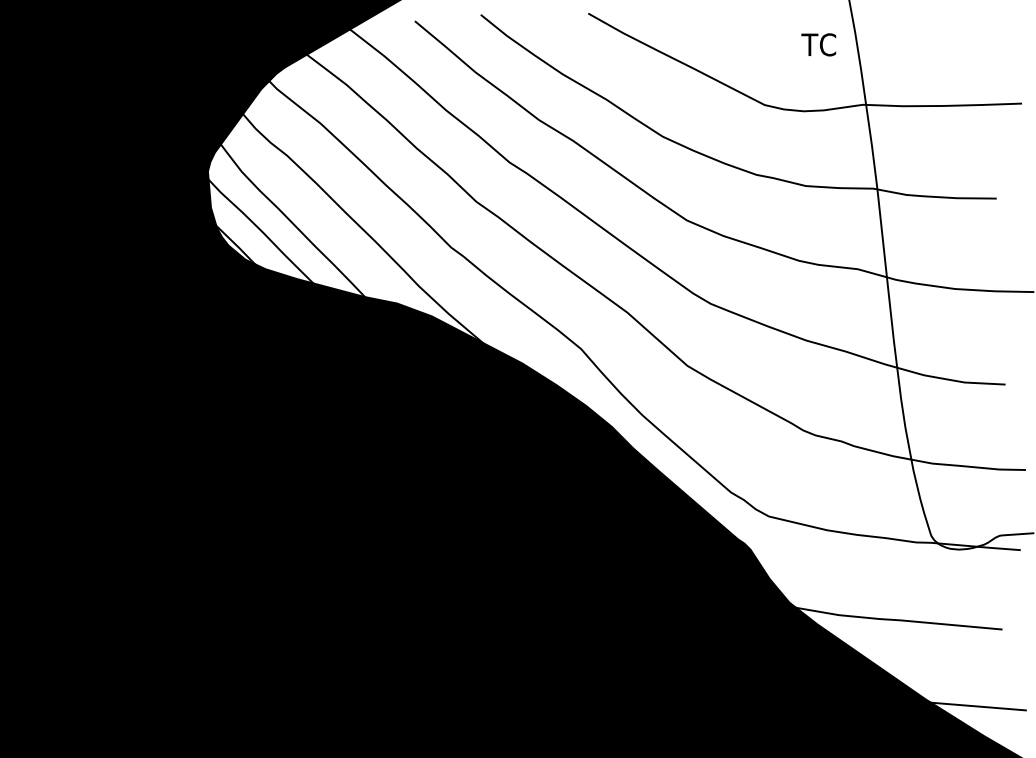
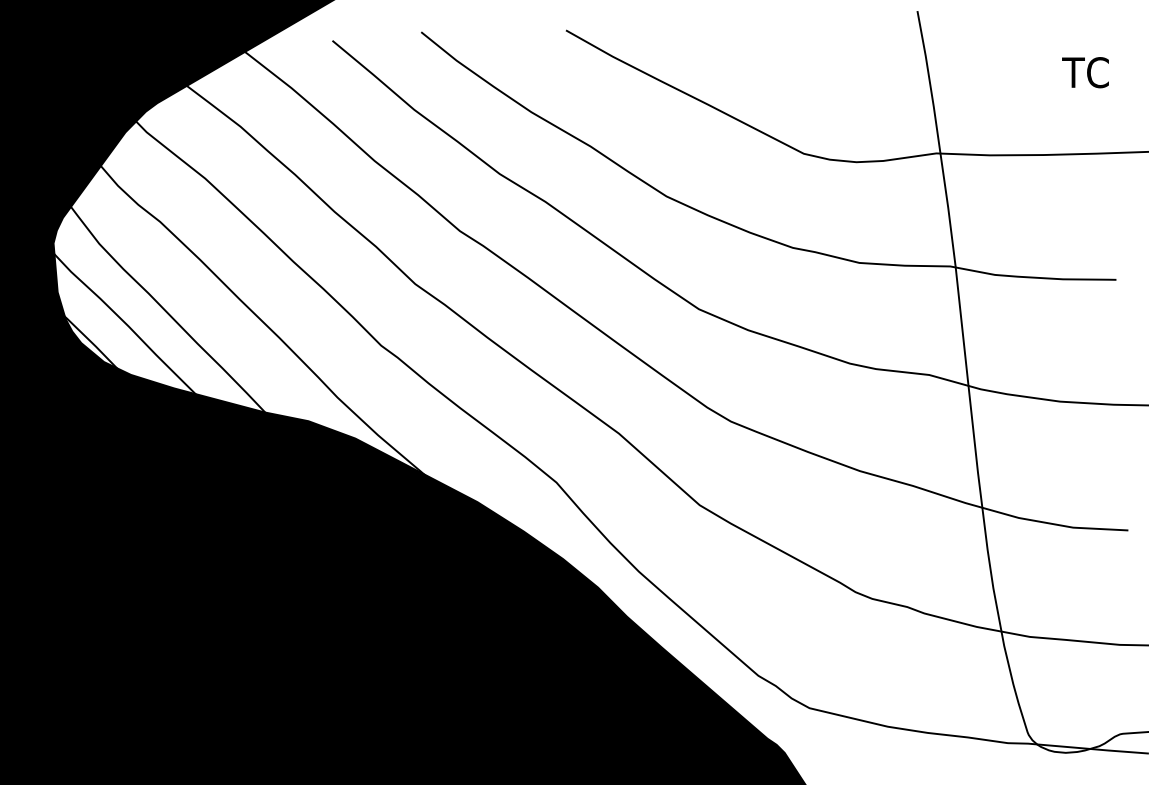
text: (818, 44) -> (1085, 72), moved

